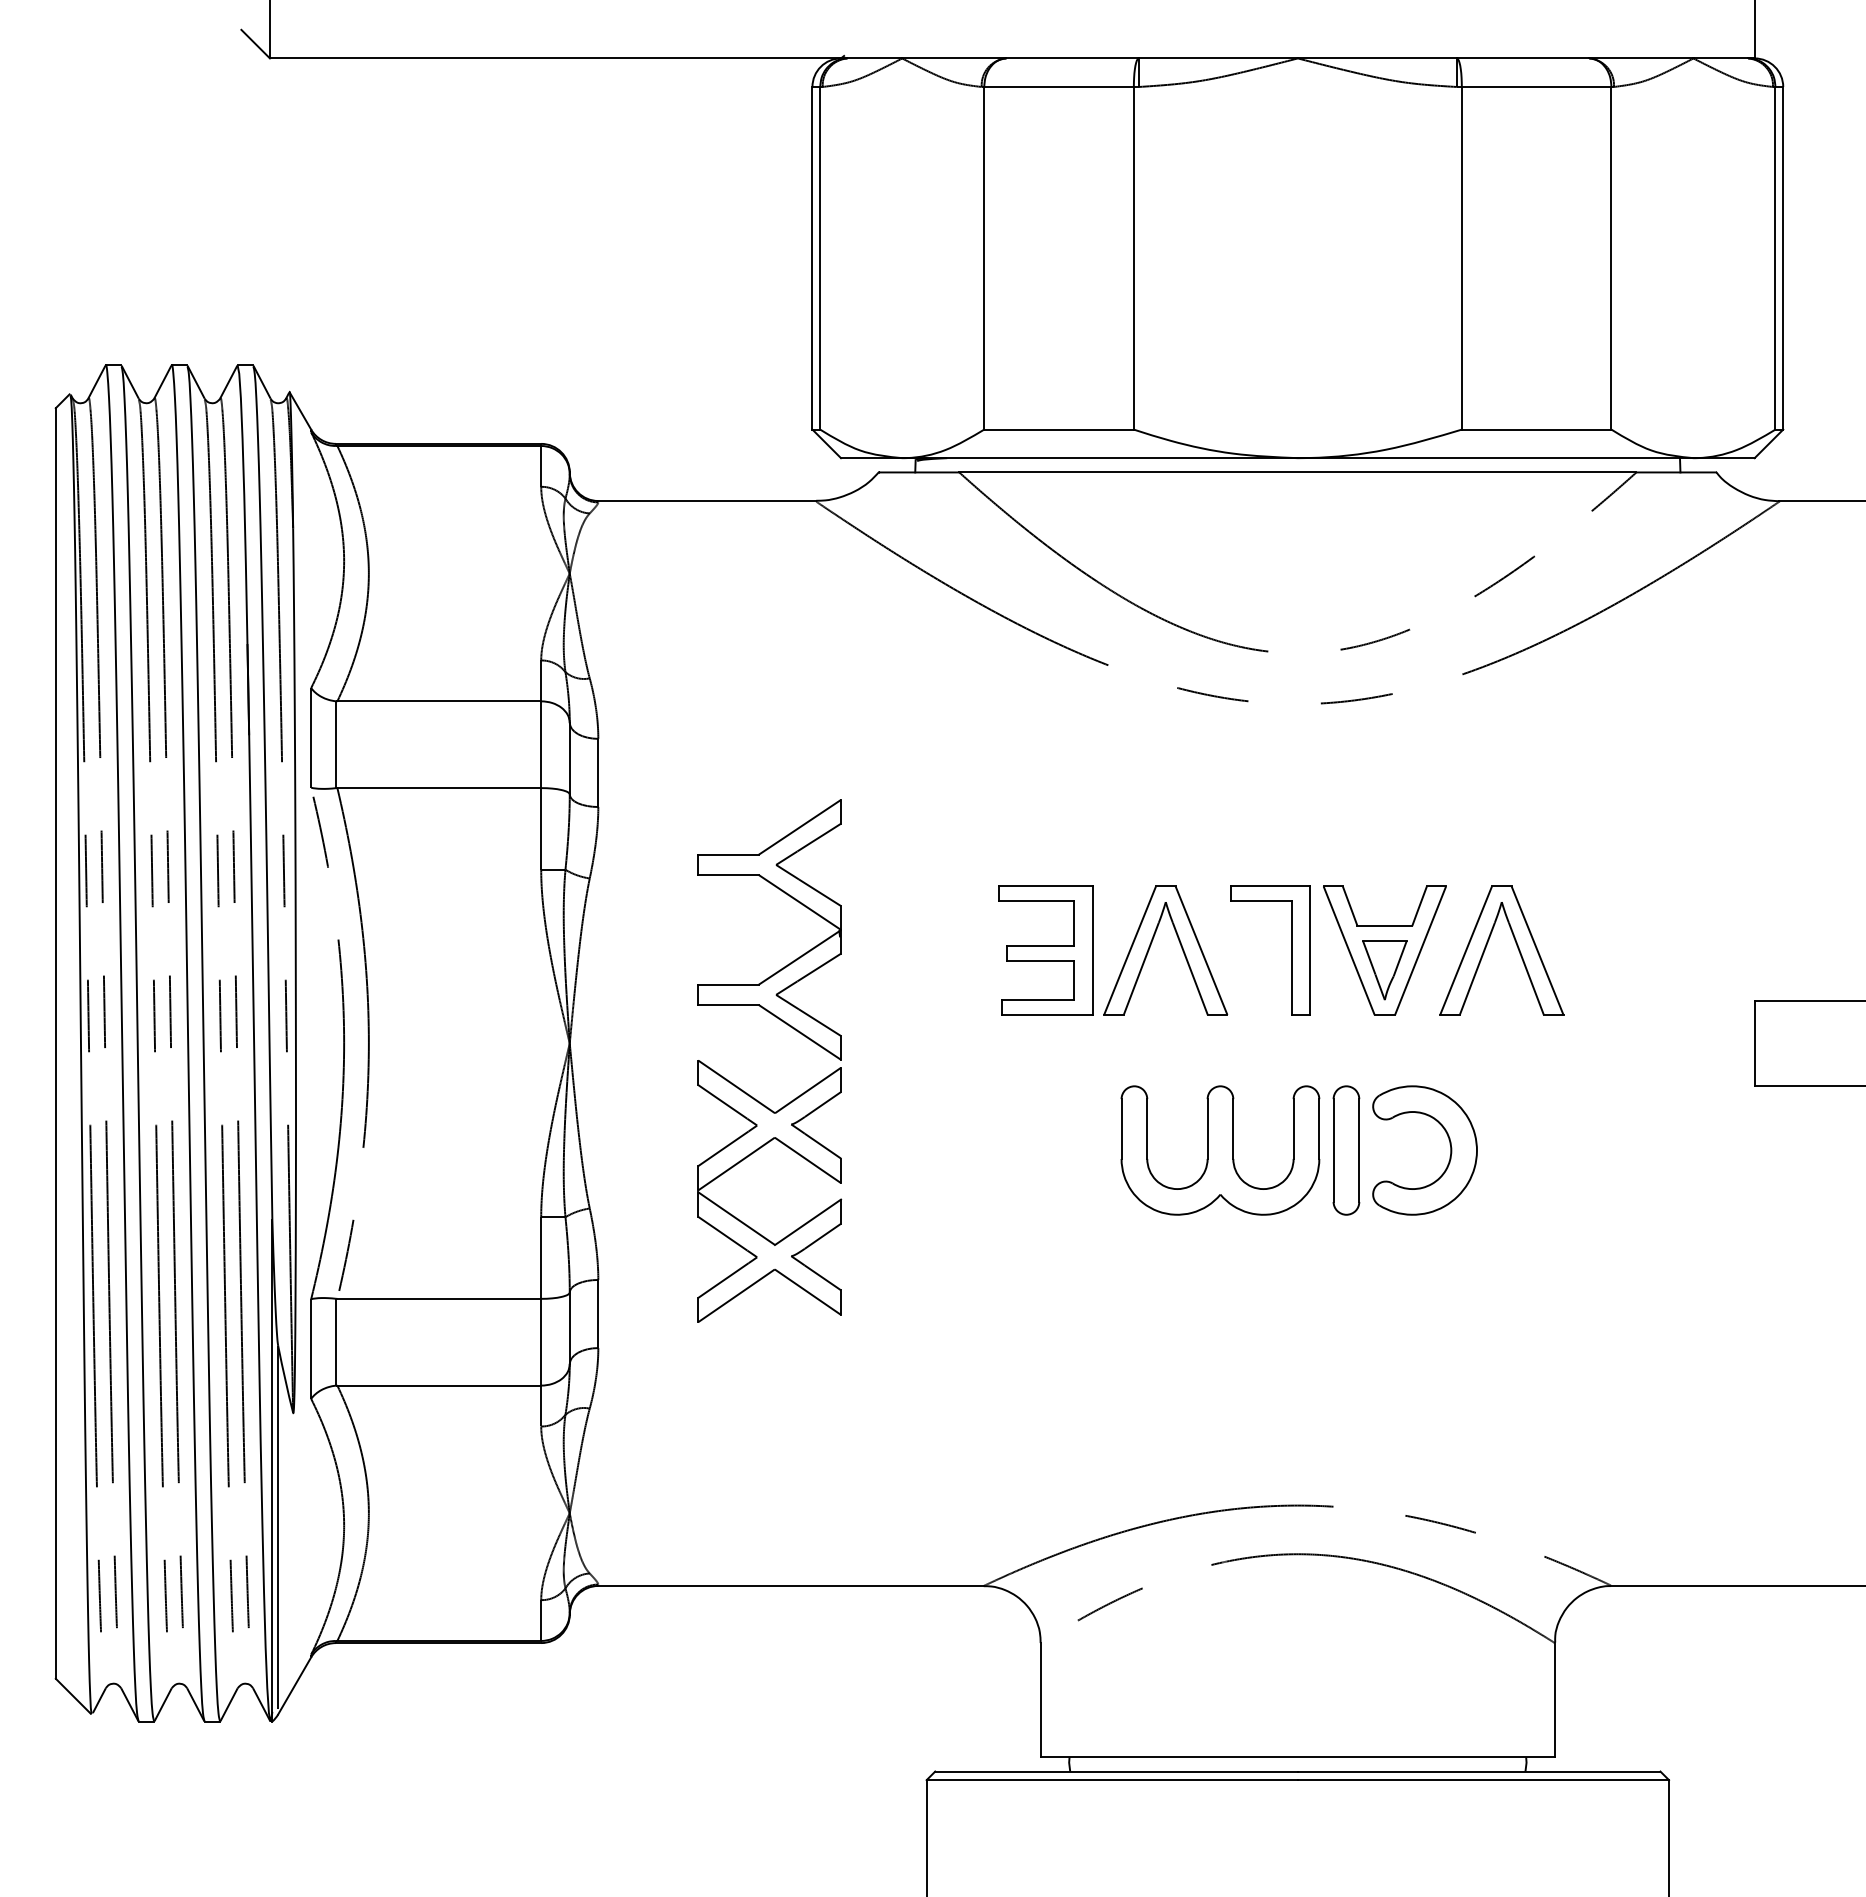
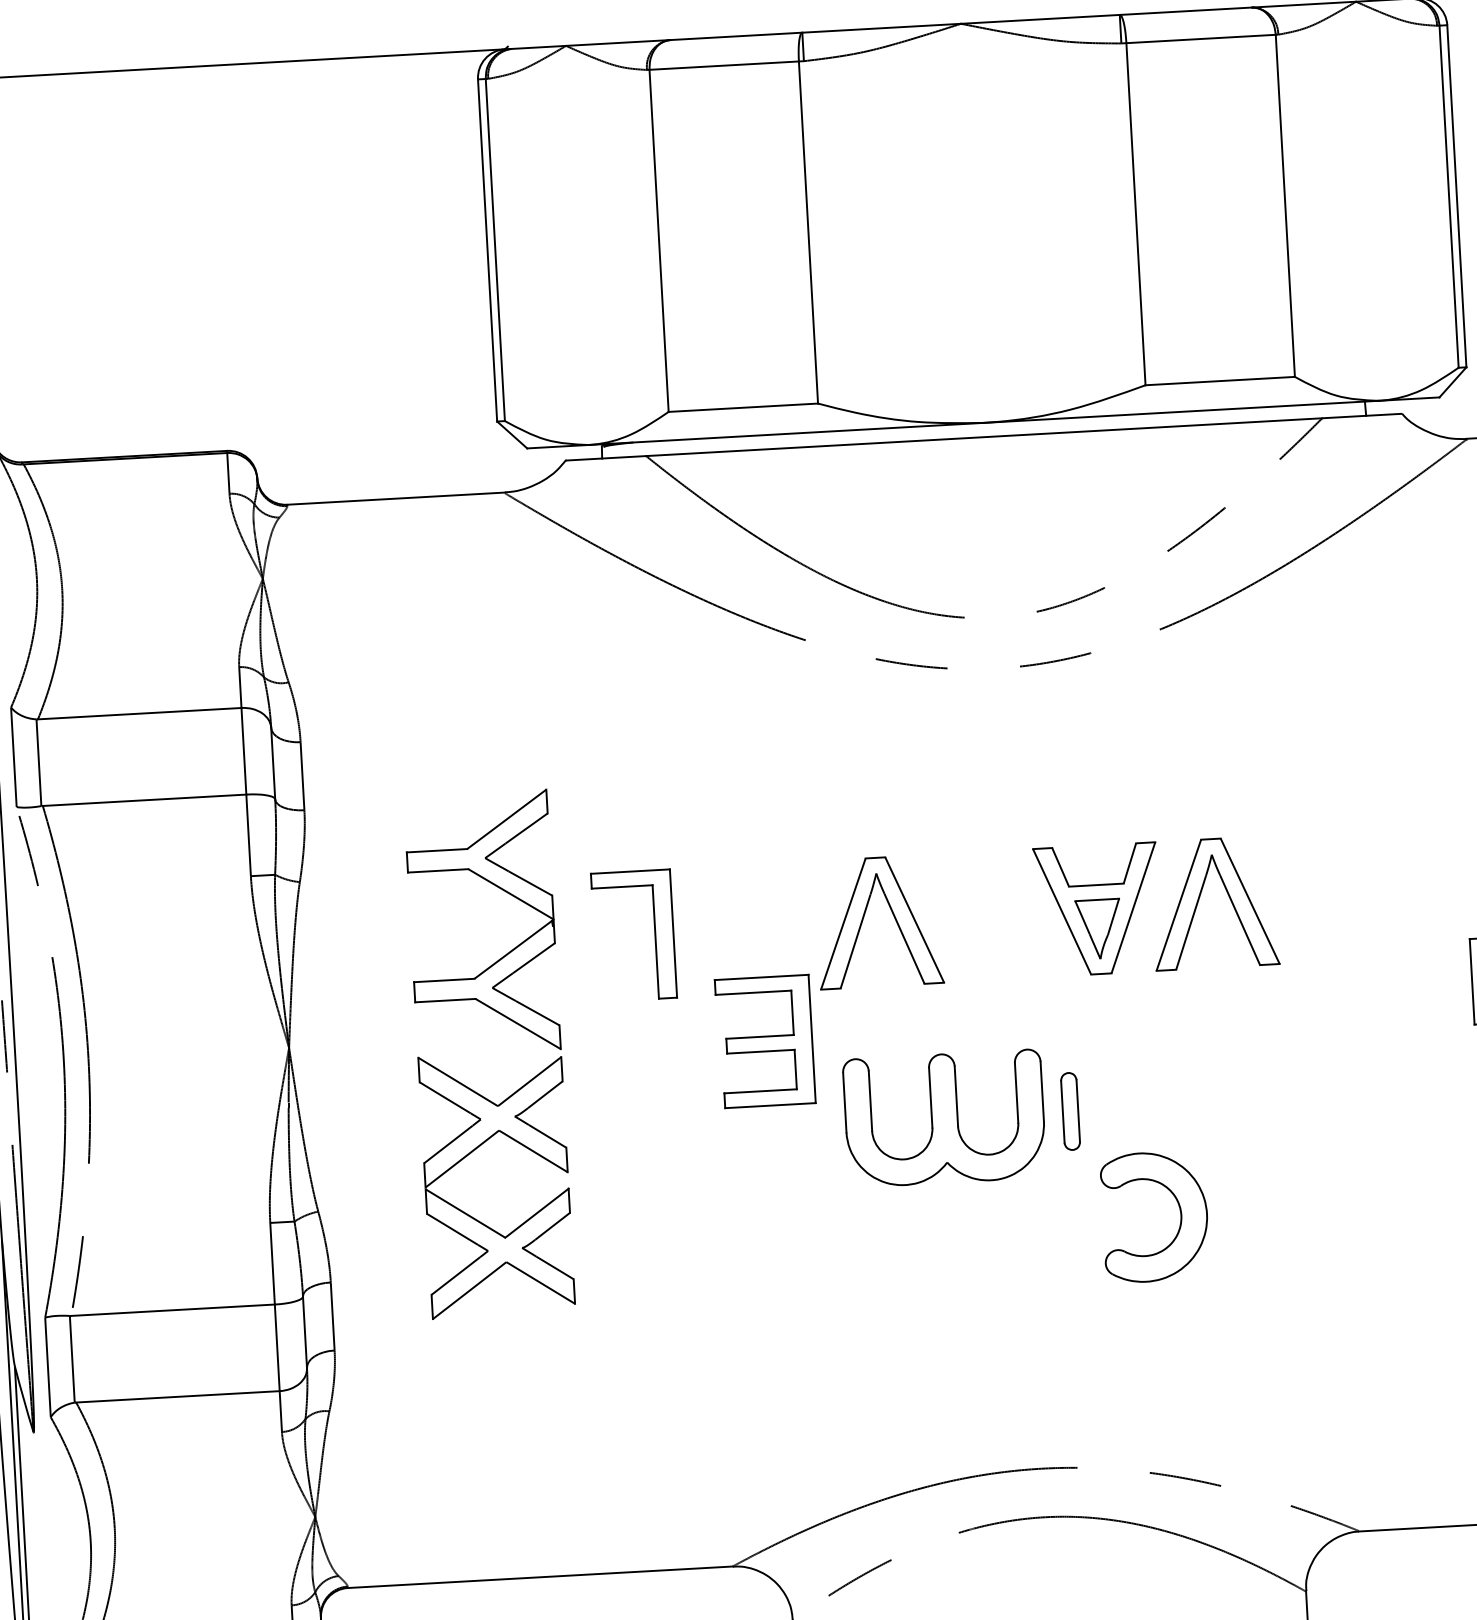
part: (1045, 950) -> (765, 1041), moved
part: (1291, 950) -> (655, 934), moved
part: (1449, 1144) -> (1179, 1209), moved
part: (1346, 1150) -> (1070, 1111), size x0.6

